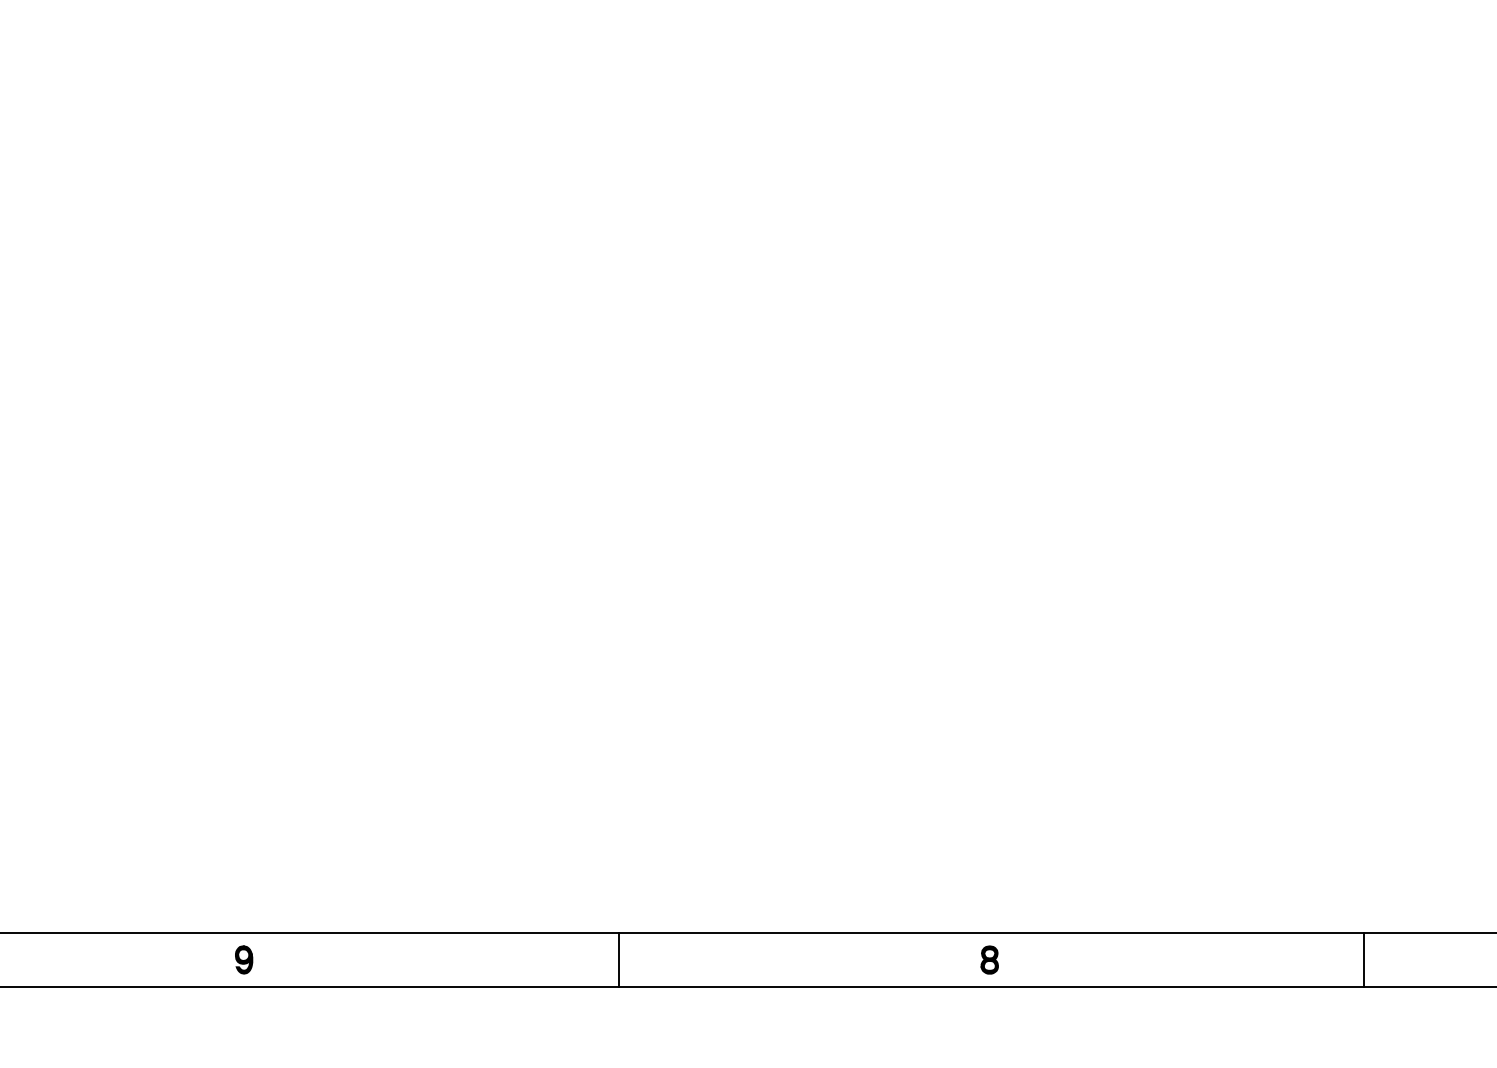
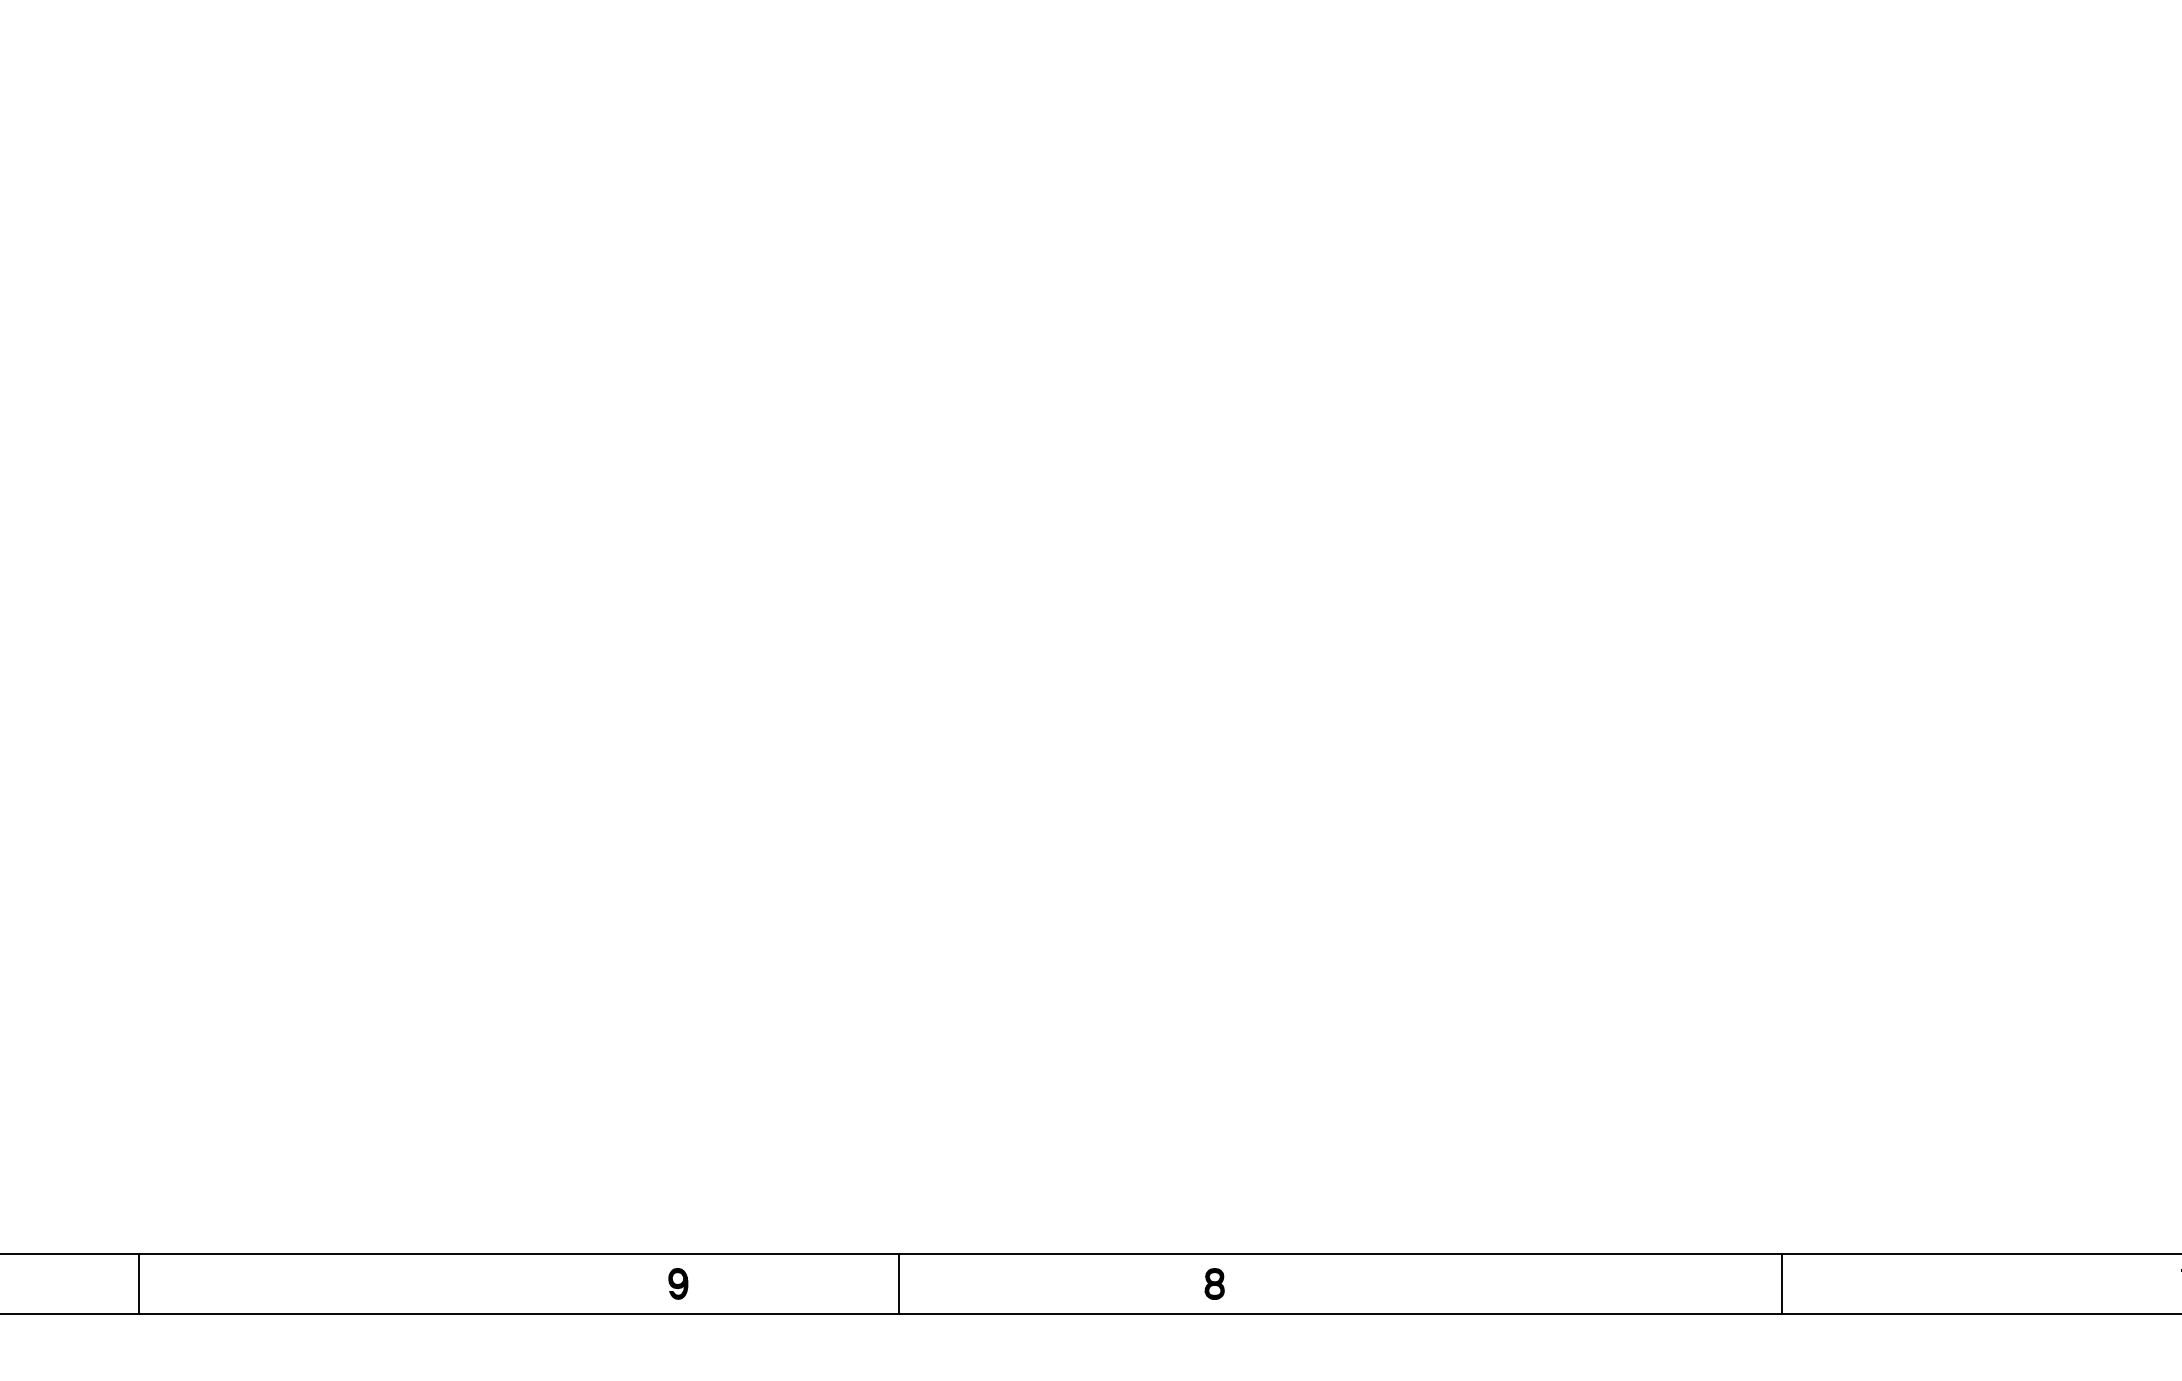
part: (244, 959) -> (678, 1283), moved
line: (619, 959) -> (899, 1283), moved
part: (989, 959) -> (1214, 1283), moved

